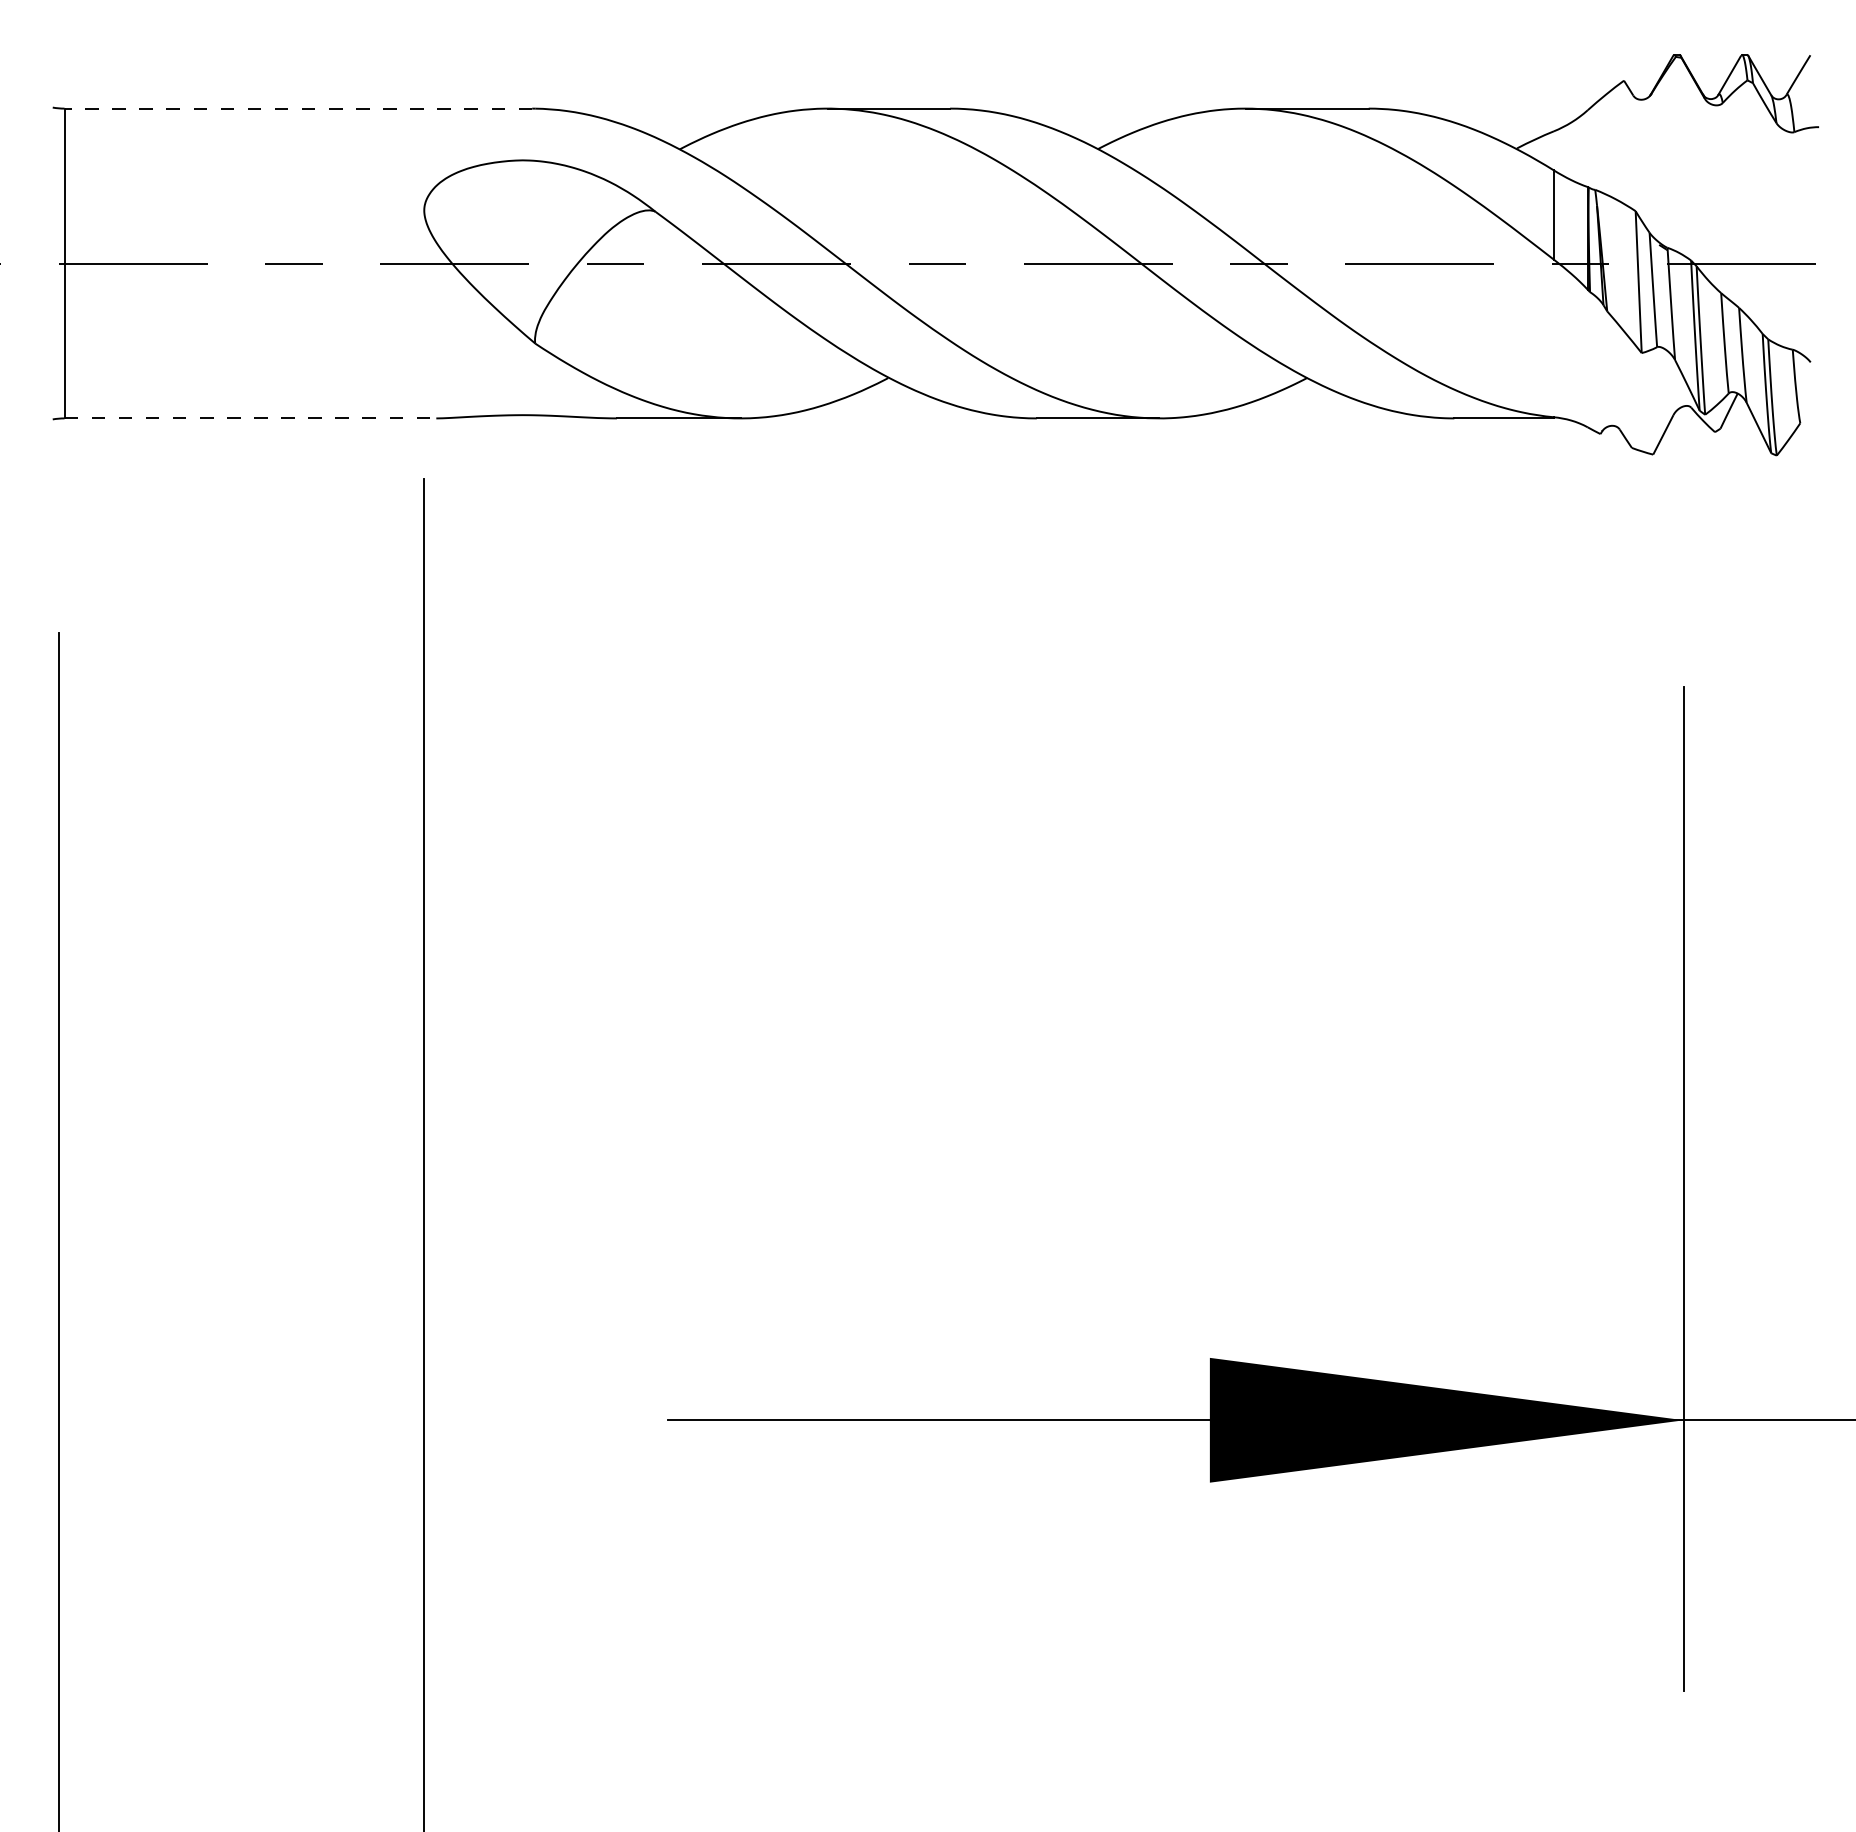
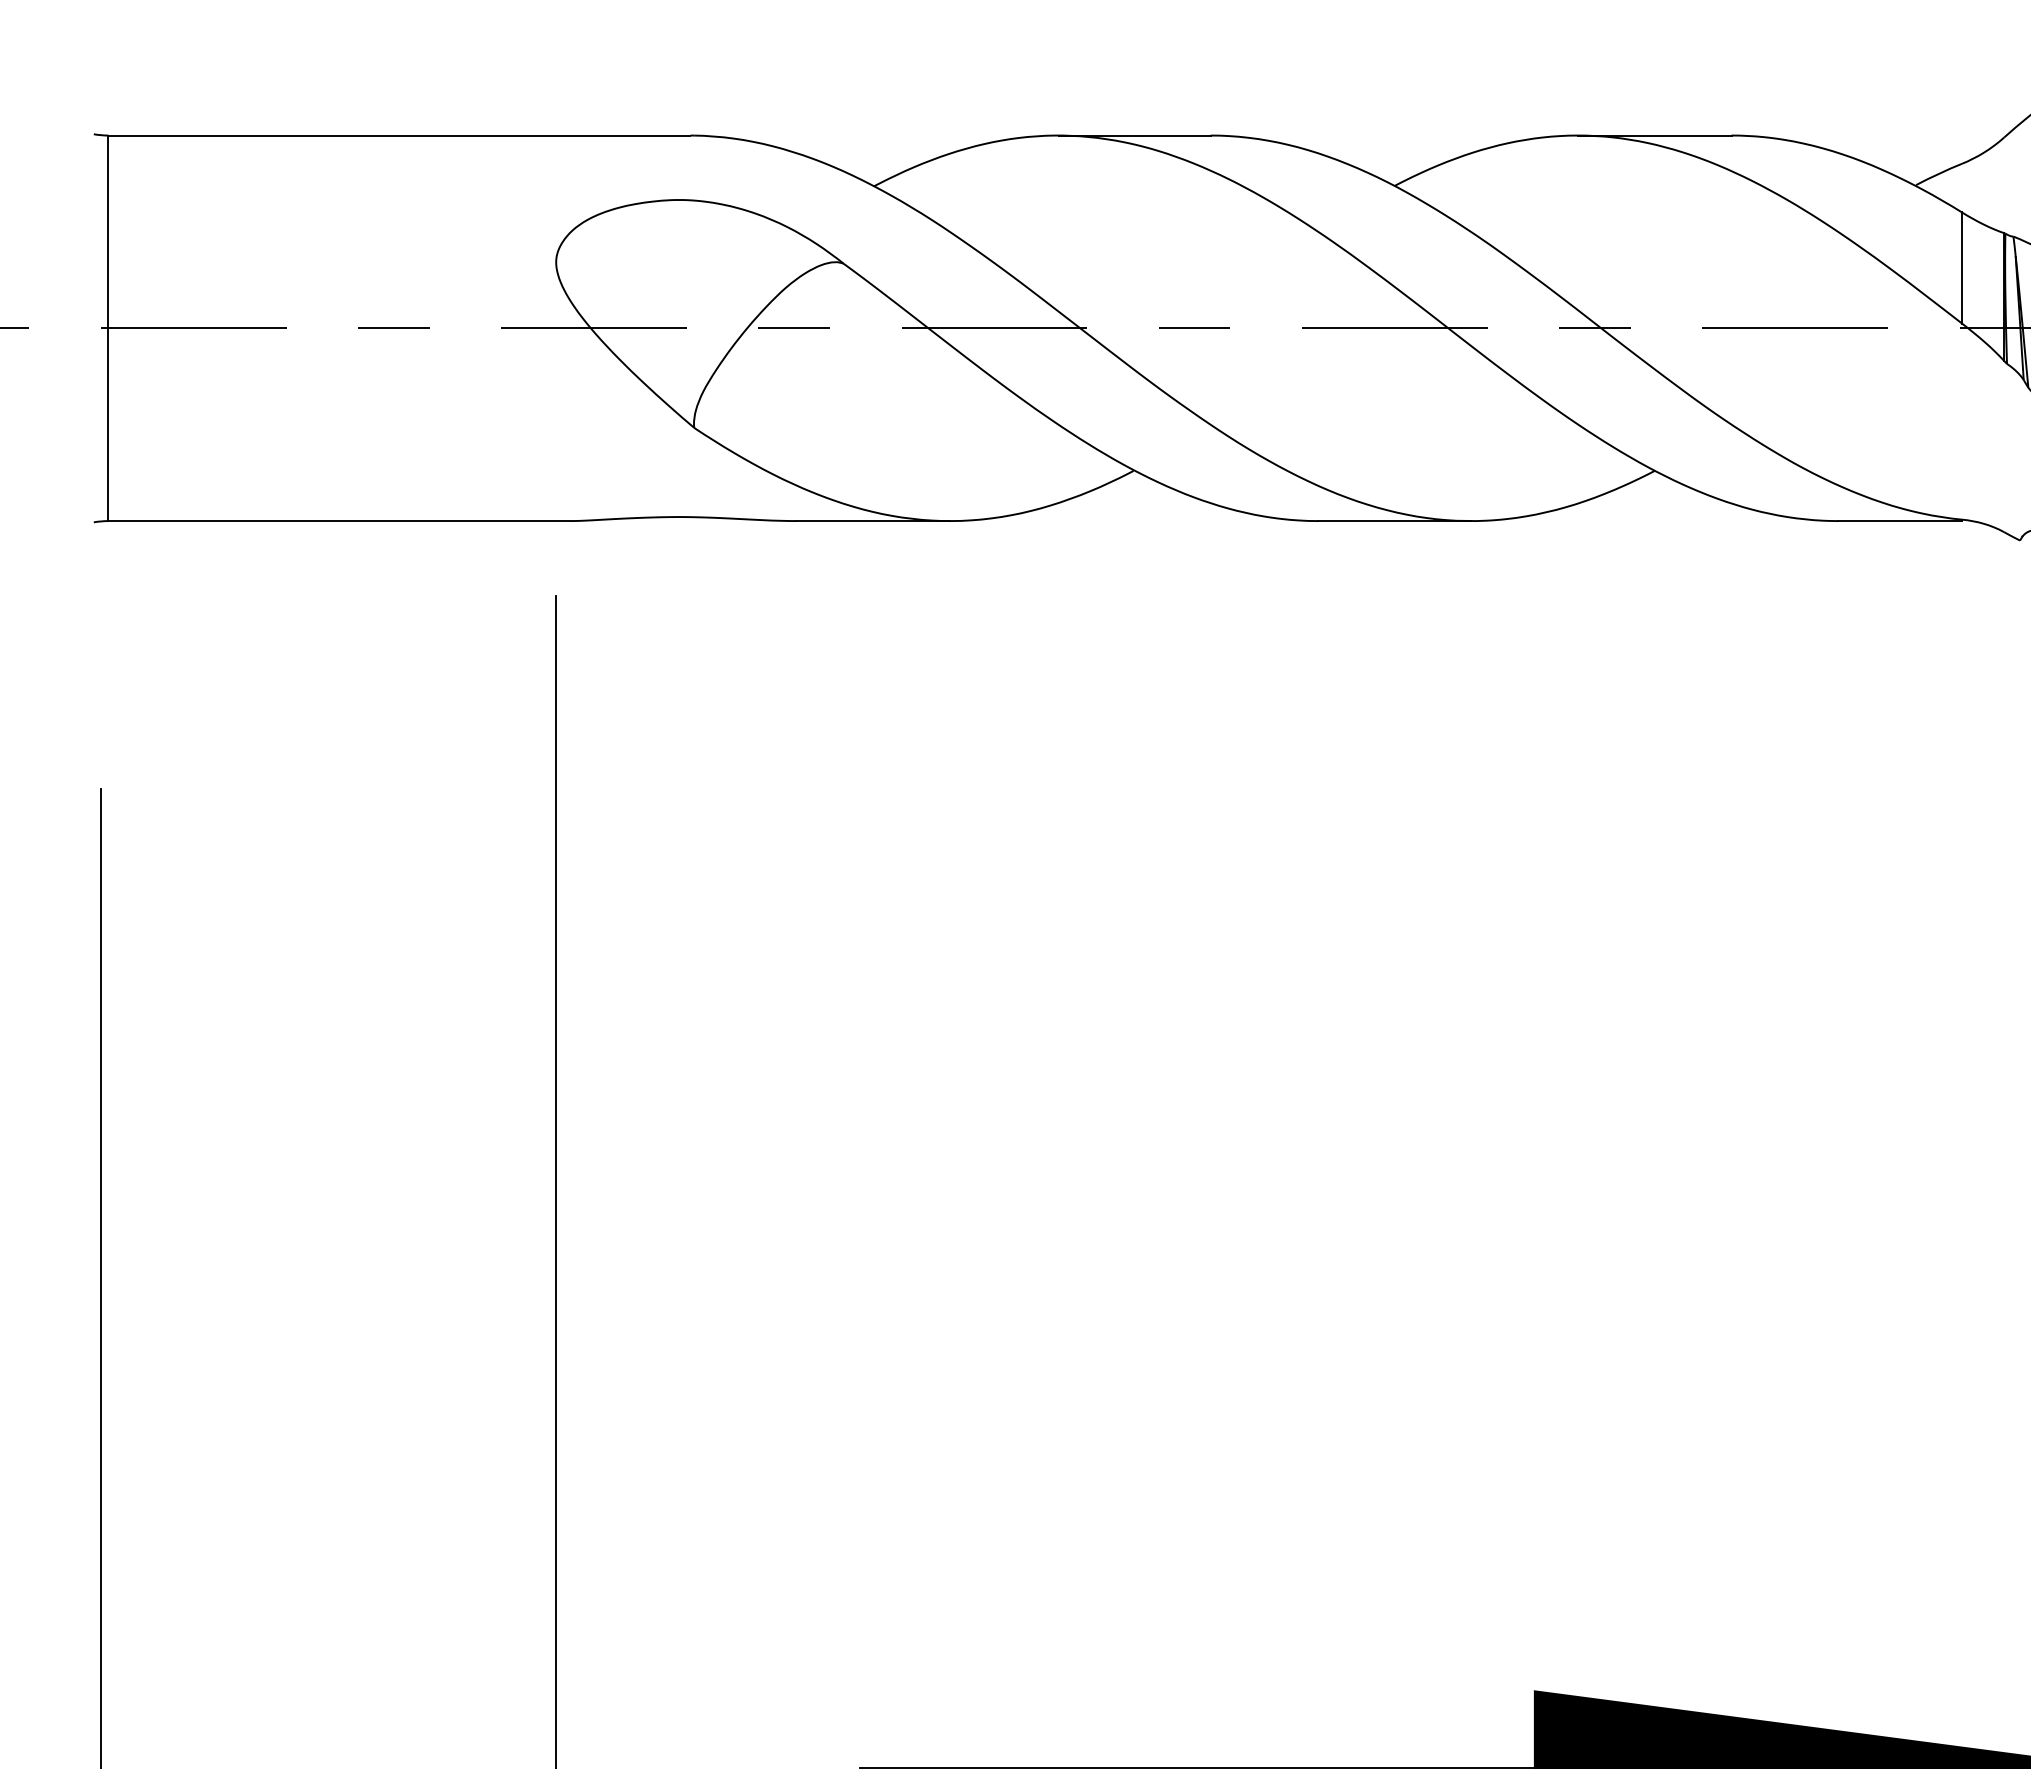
line: (298, 108) -> (399, 135), dashed -> solid
line: (250, 418) -> (339, 521), dashed -> solid

